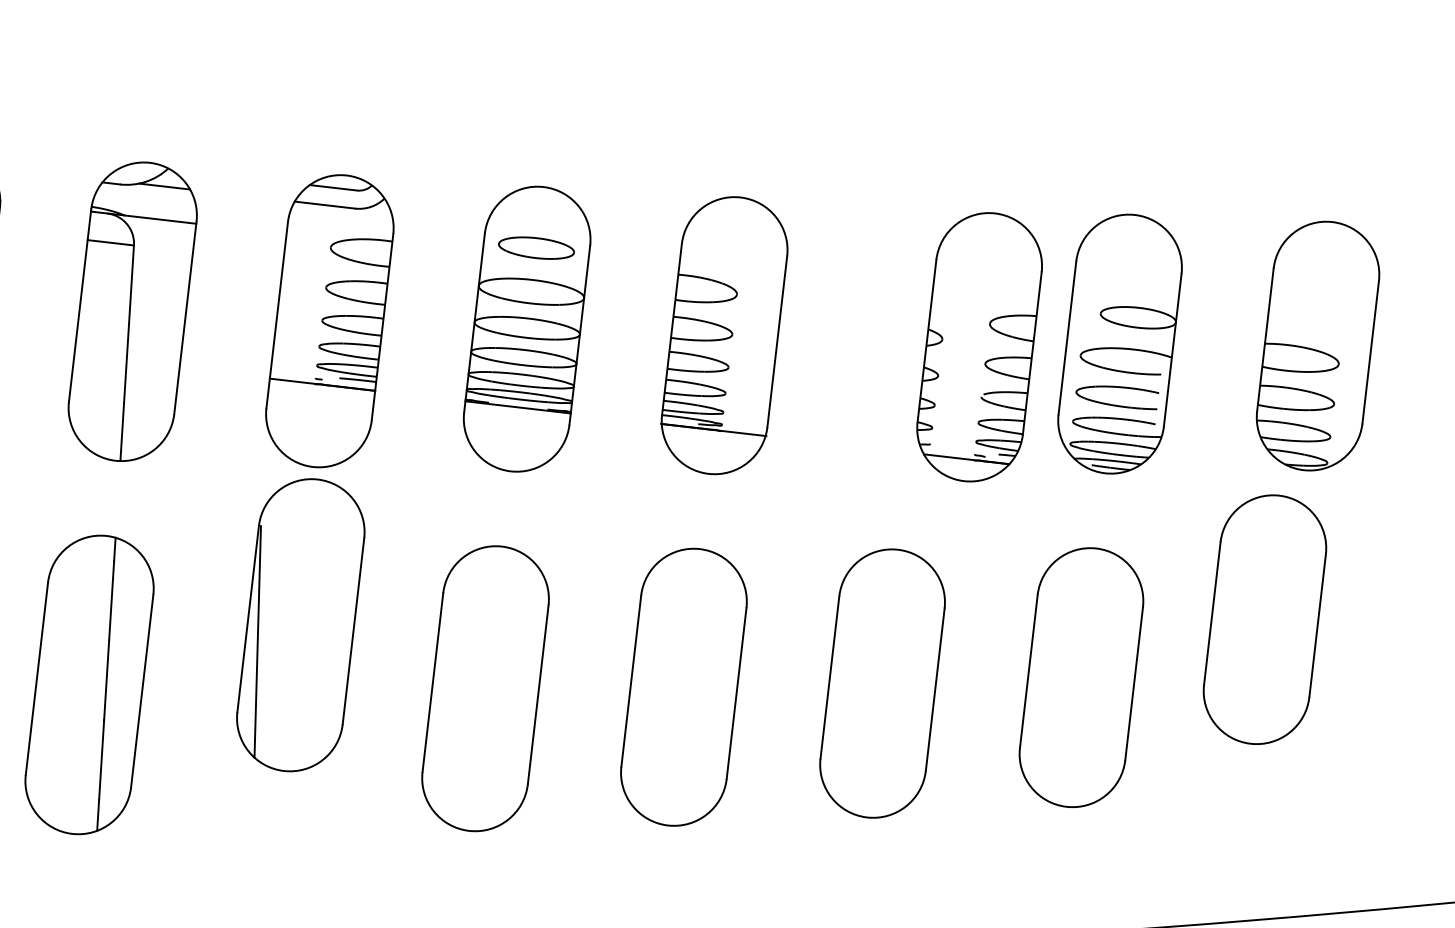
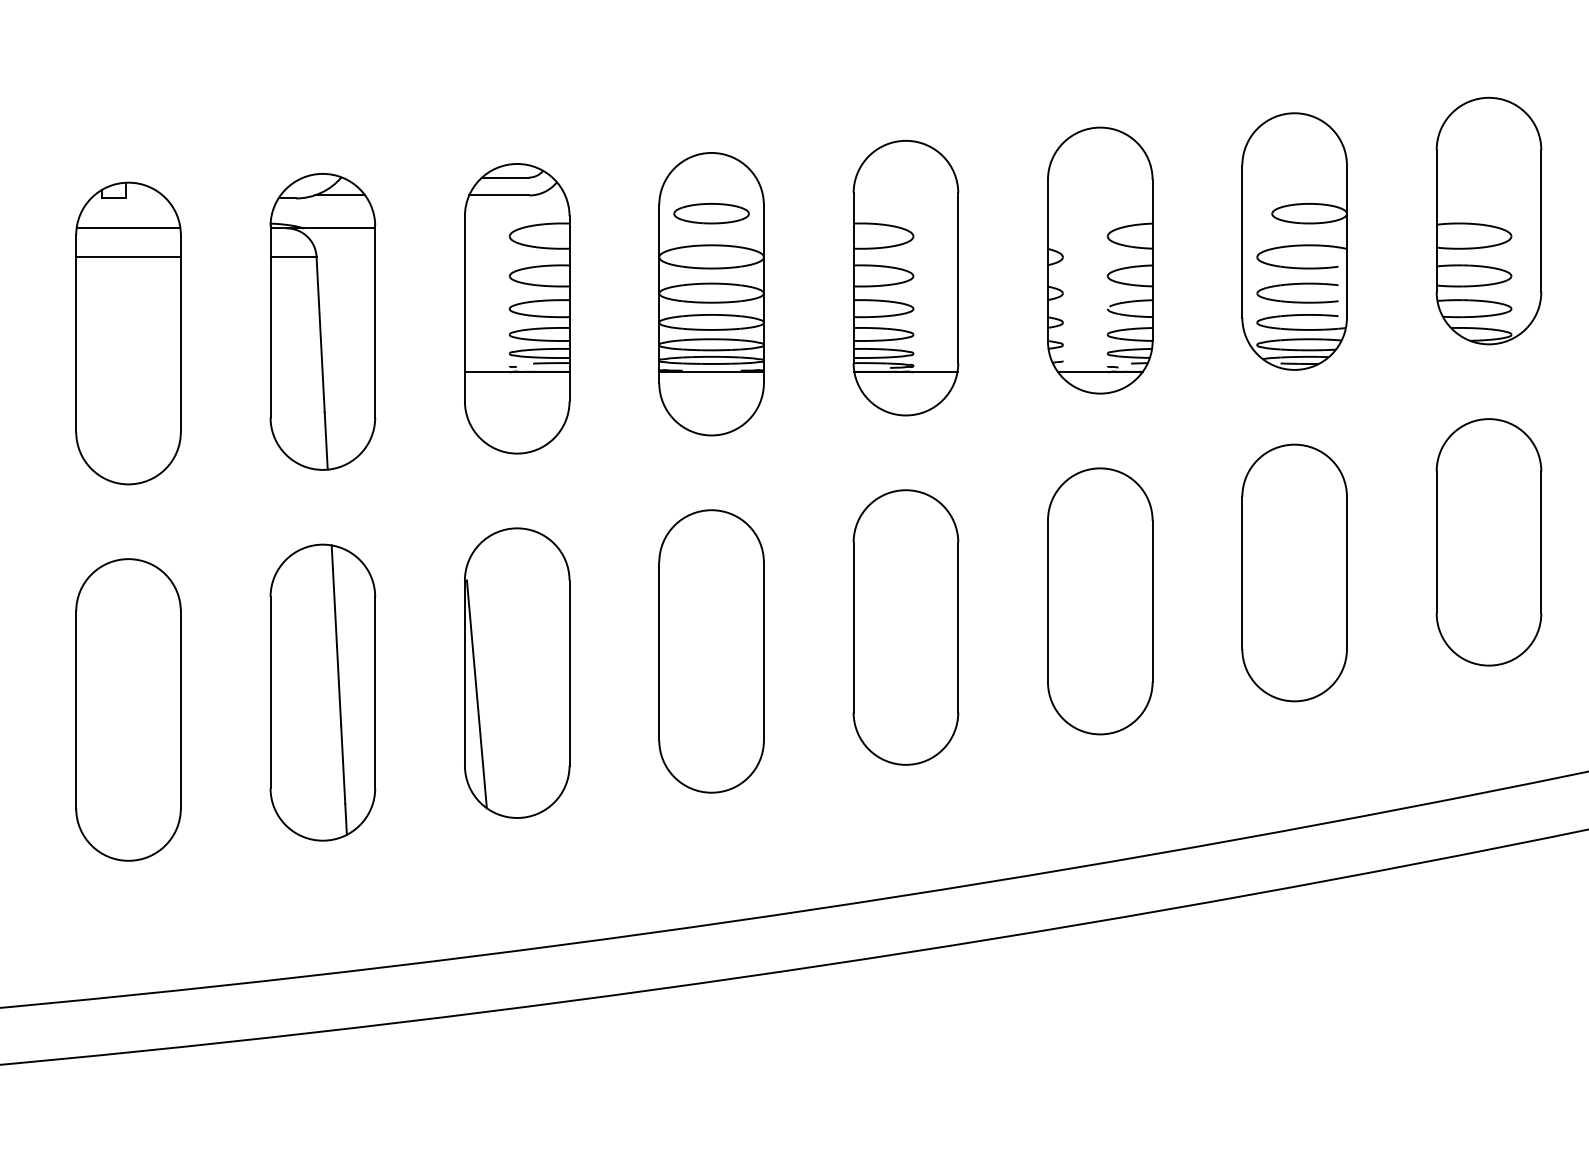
part: (979, 347) -> (1100, 260), moved
part: (1264, 619) -> (1488, 542), moved
part: (301, 624) -> (517, 672), moved

